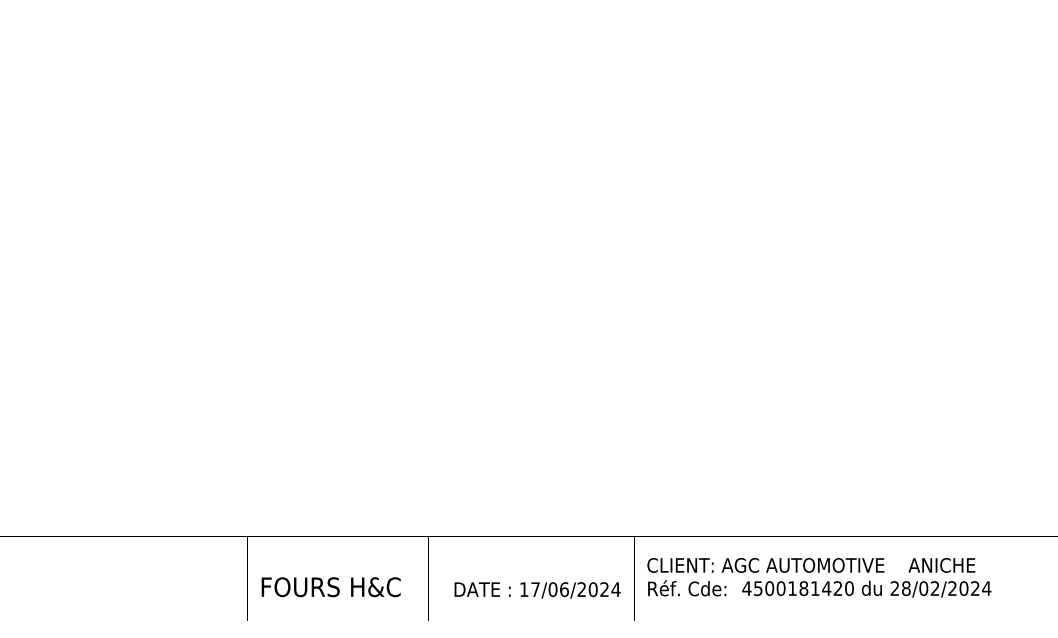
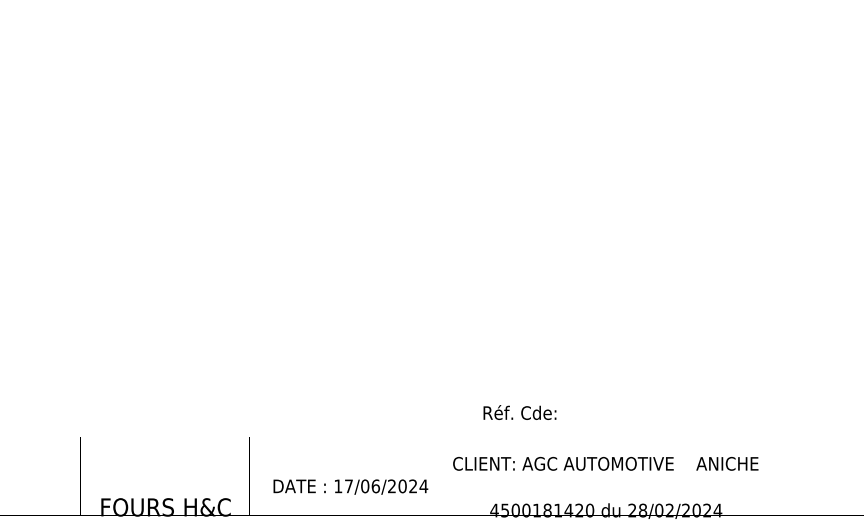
text: (330, 587) -> (165, 507), moved
text: (687, 588) -> (520, 412), moved
text: (866, 588) -> (605, 510), moved

